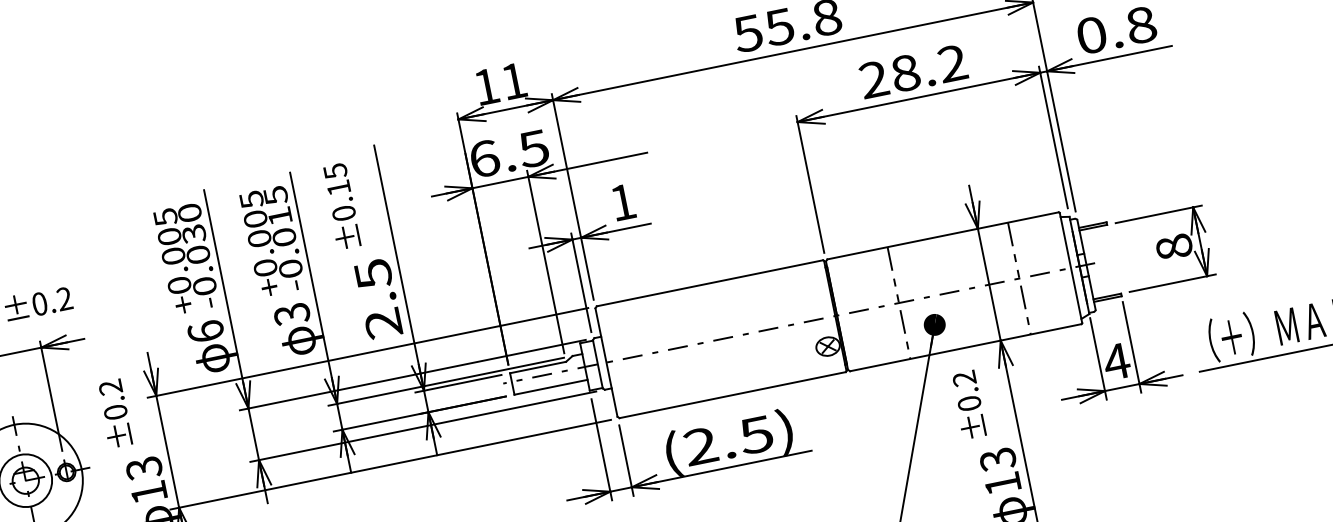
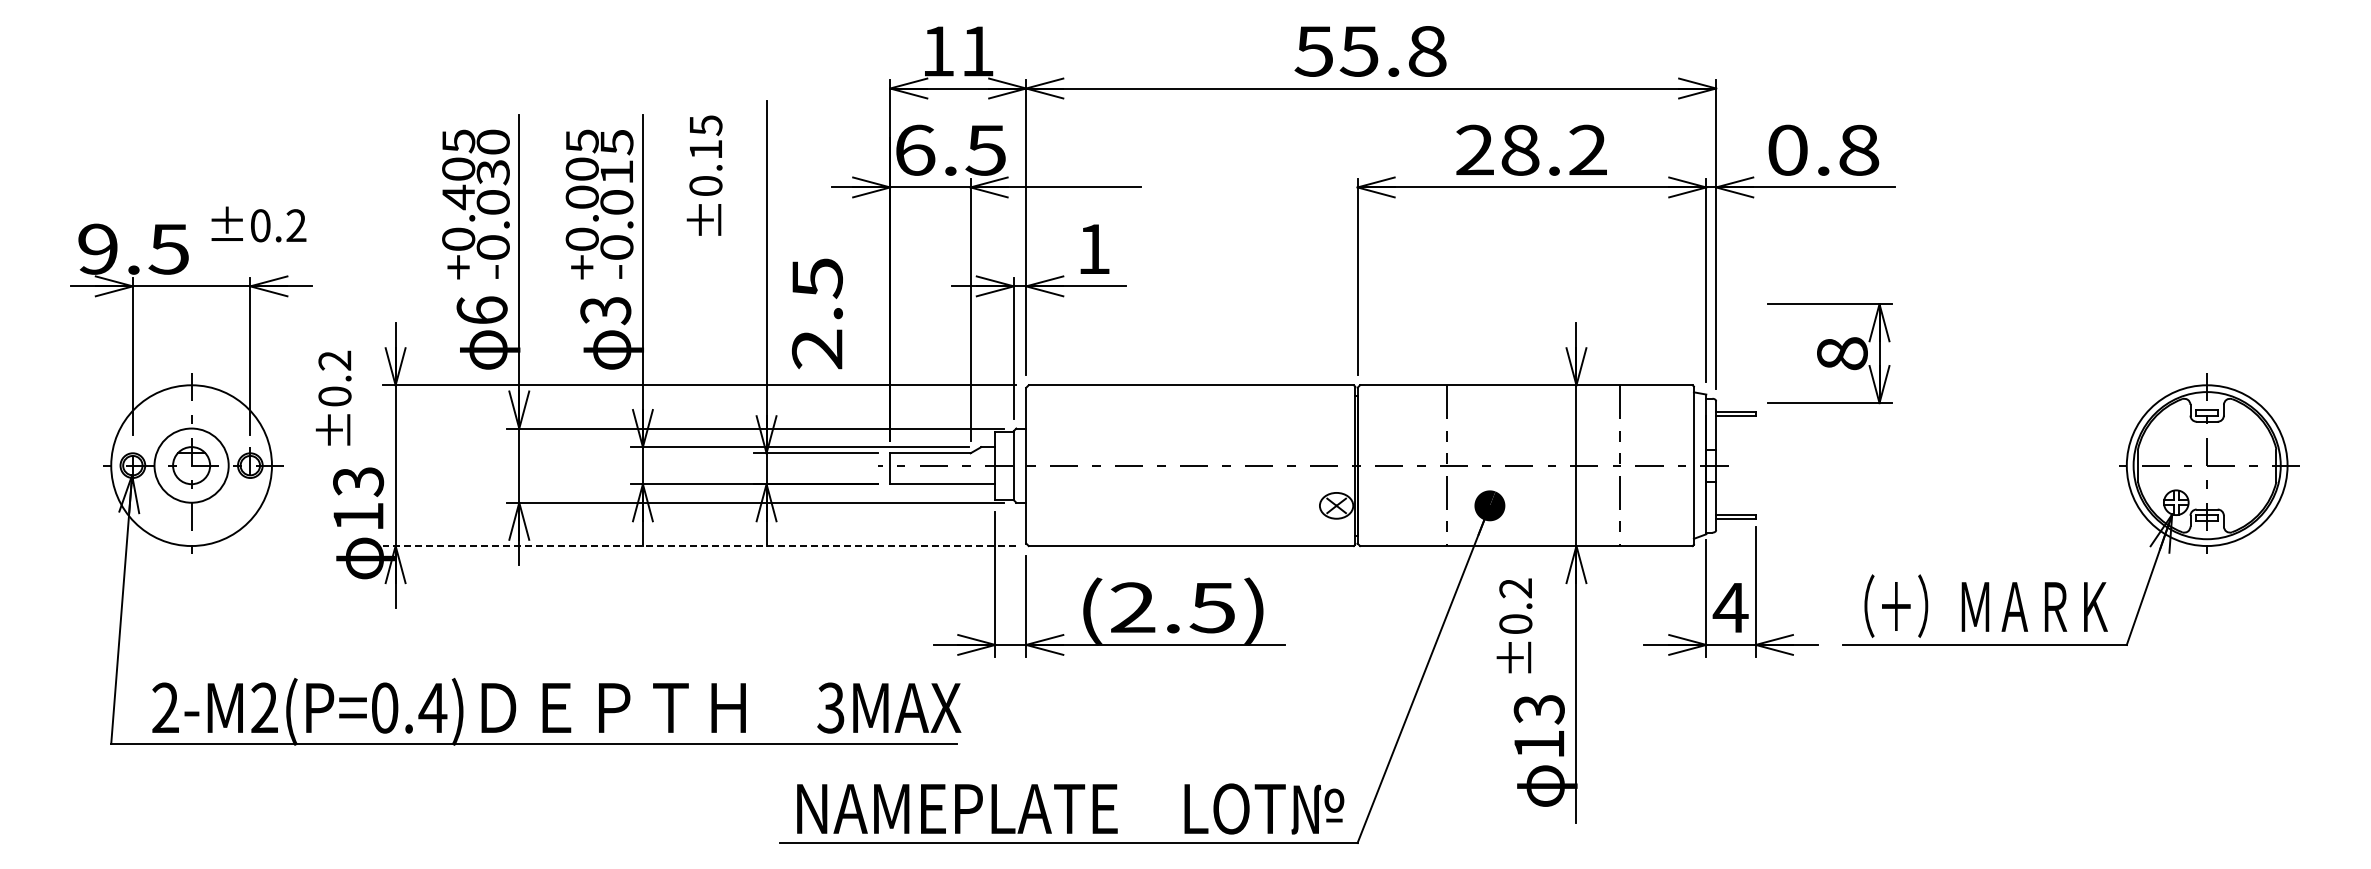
part: (1165, 248) -> (1829, 353), moved
text: (173, 256) -> (458, 197), +0.005 -> +0.405
text: (378, 298) -> (817, 313), moved
line: (390, 465) -> (699, 546), solid -> dashed

